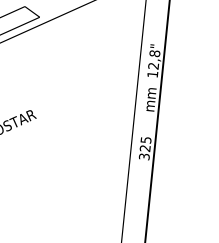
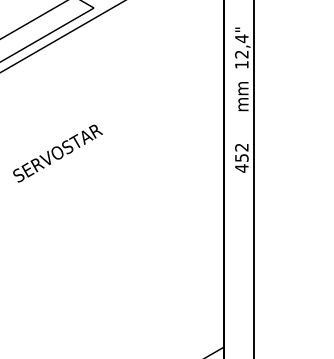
text: (154, 53) -> (241, 38), 12,8" -> 12,4"
text: (145, 148) -> (241, 157), 325 -> 452

